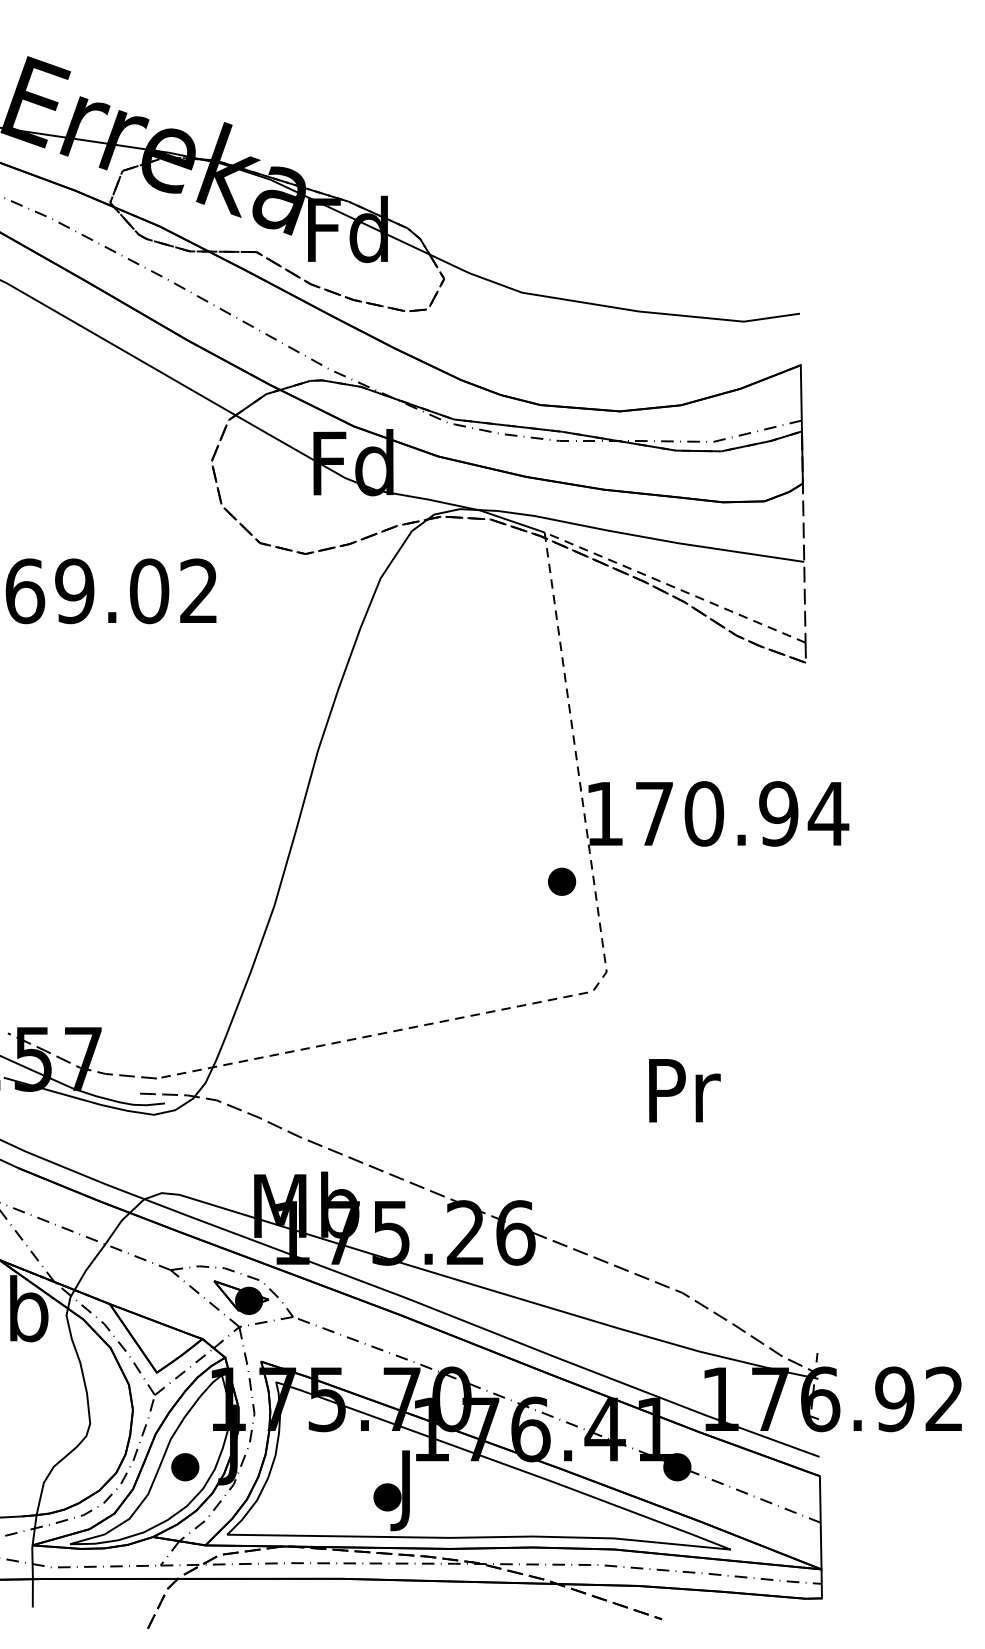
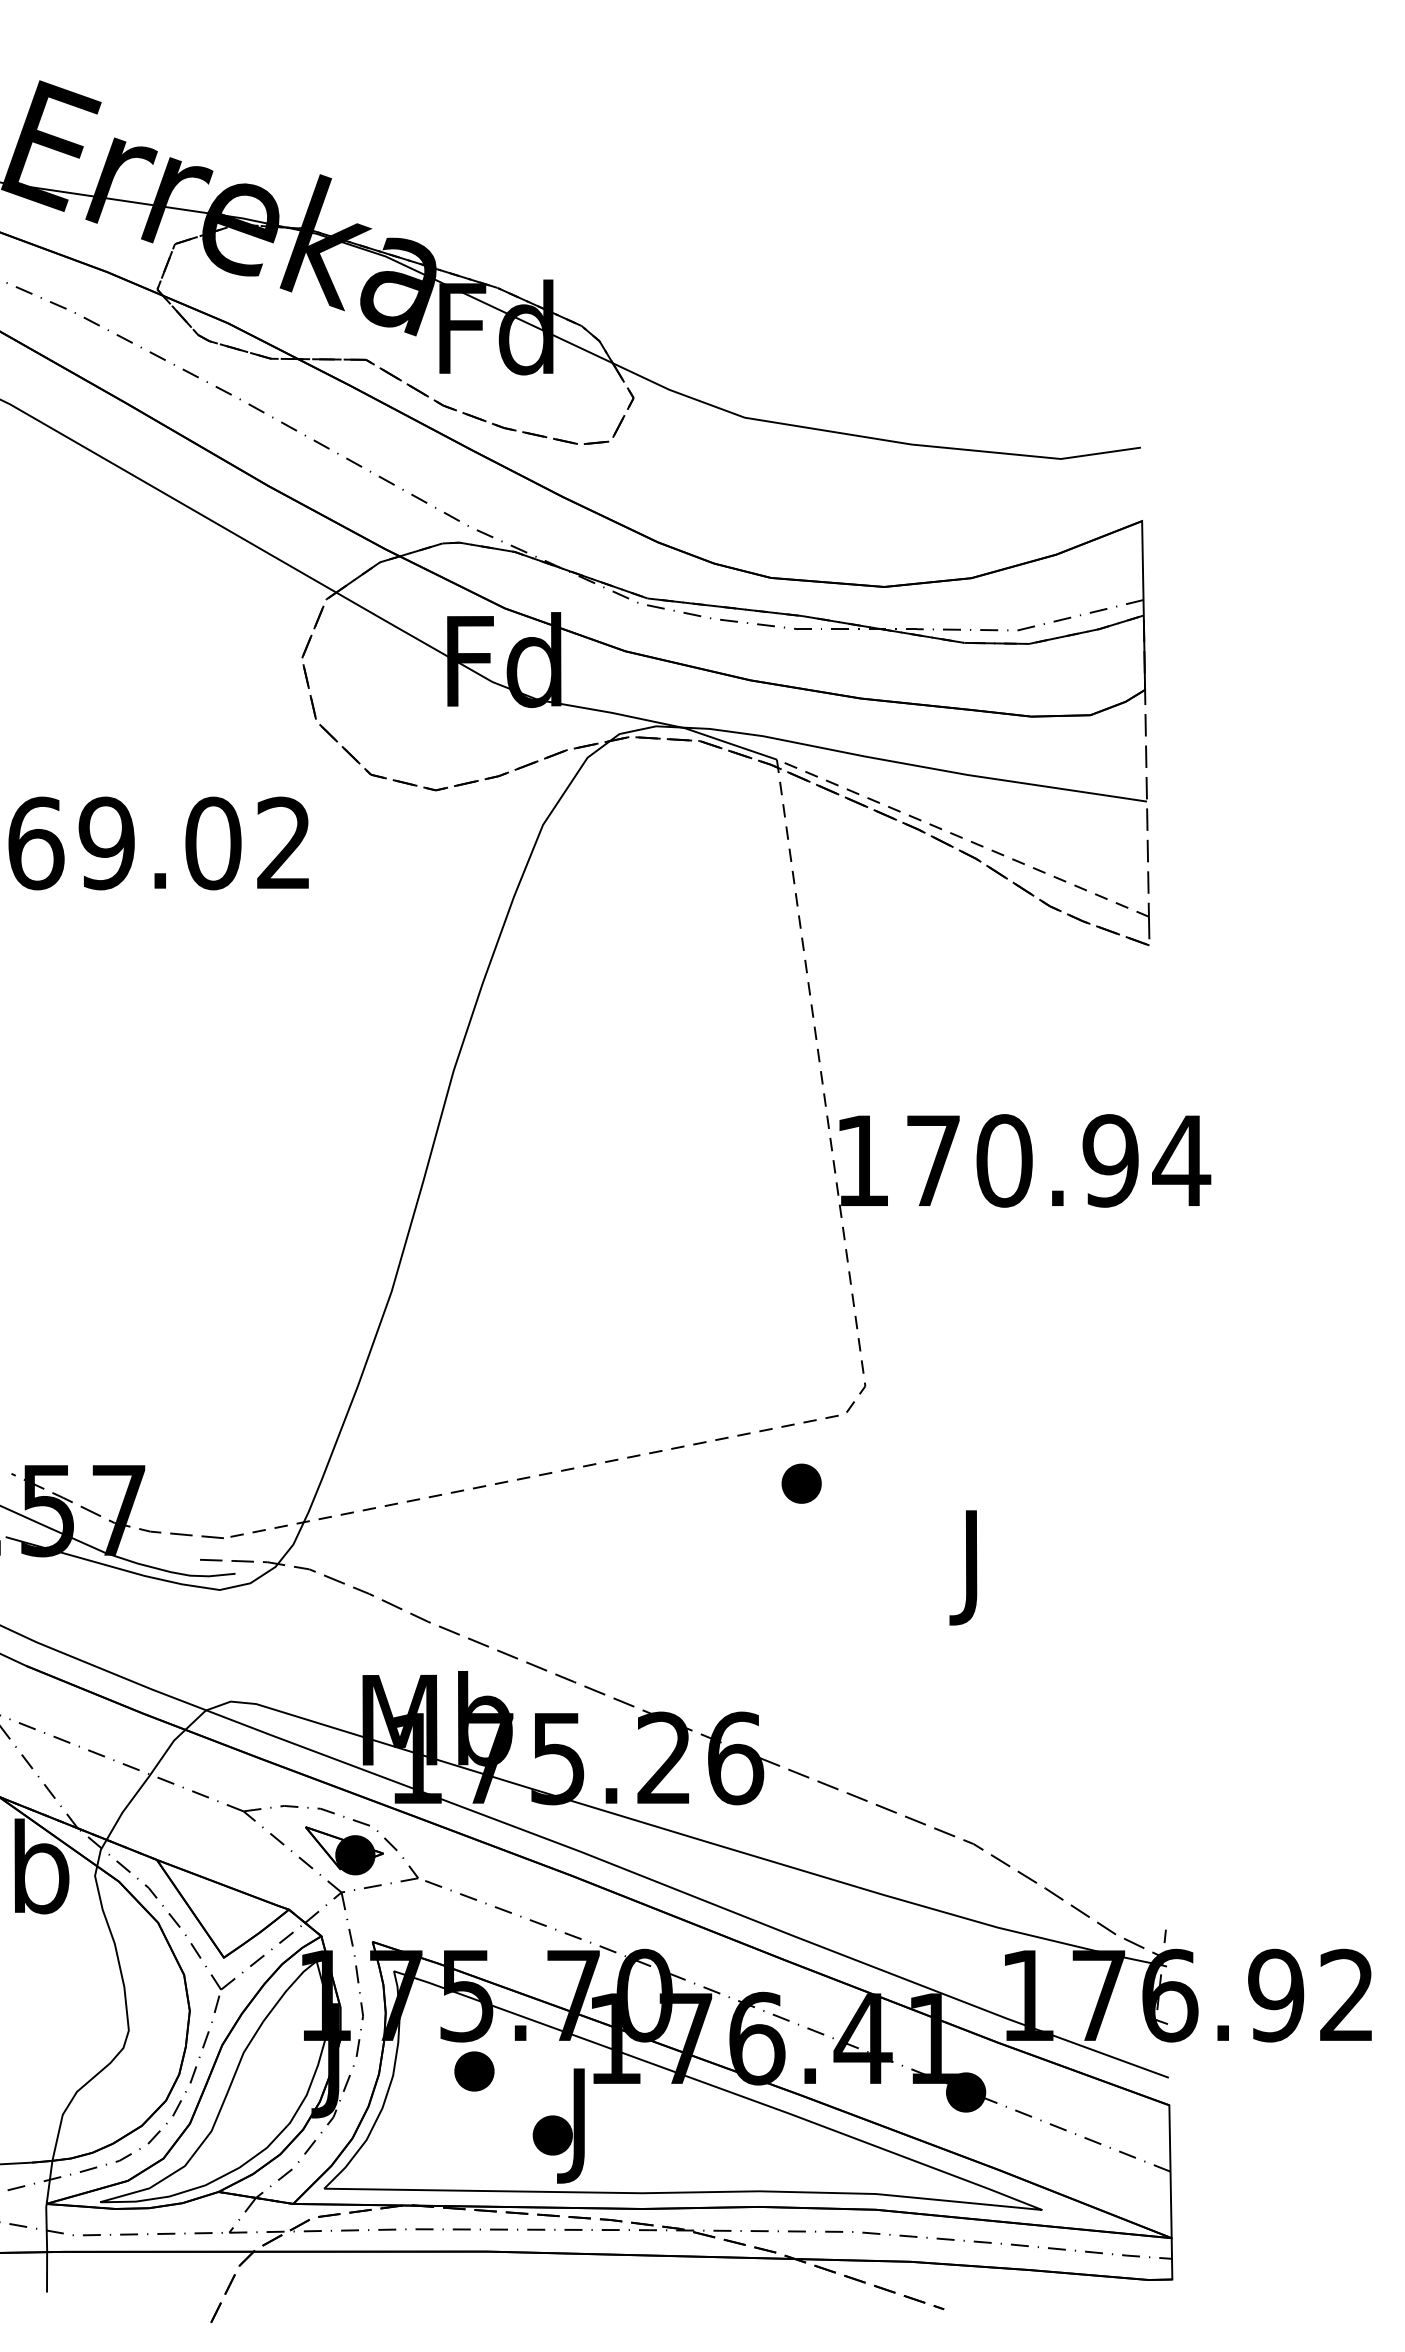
part: (561, 881) -> (801, 1483), moved
text: (684, 1099) -> (976, 1567), Pr -> J
part: (185, 1467) -> (474, 2071), moved

